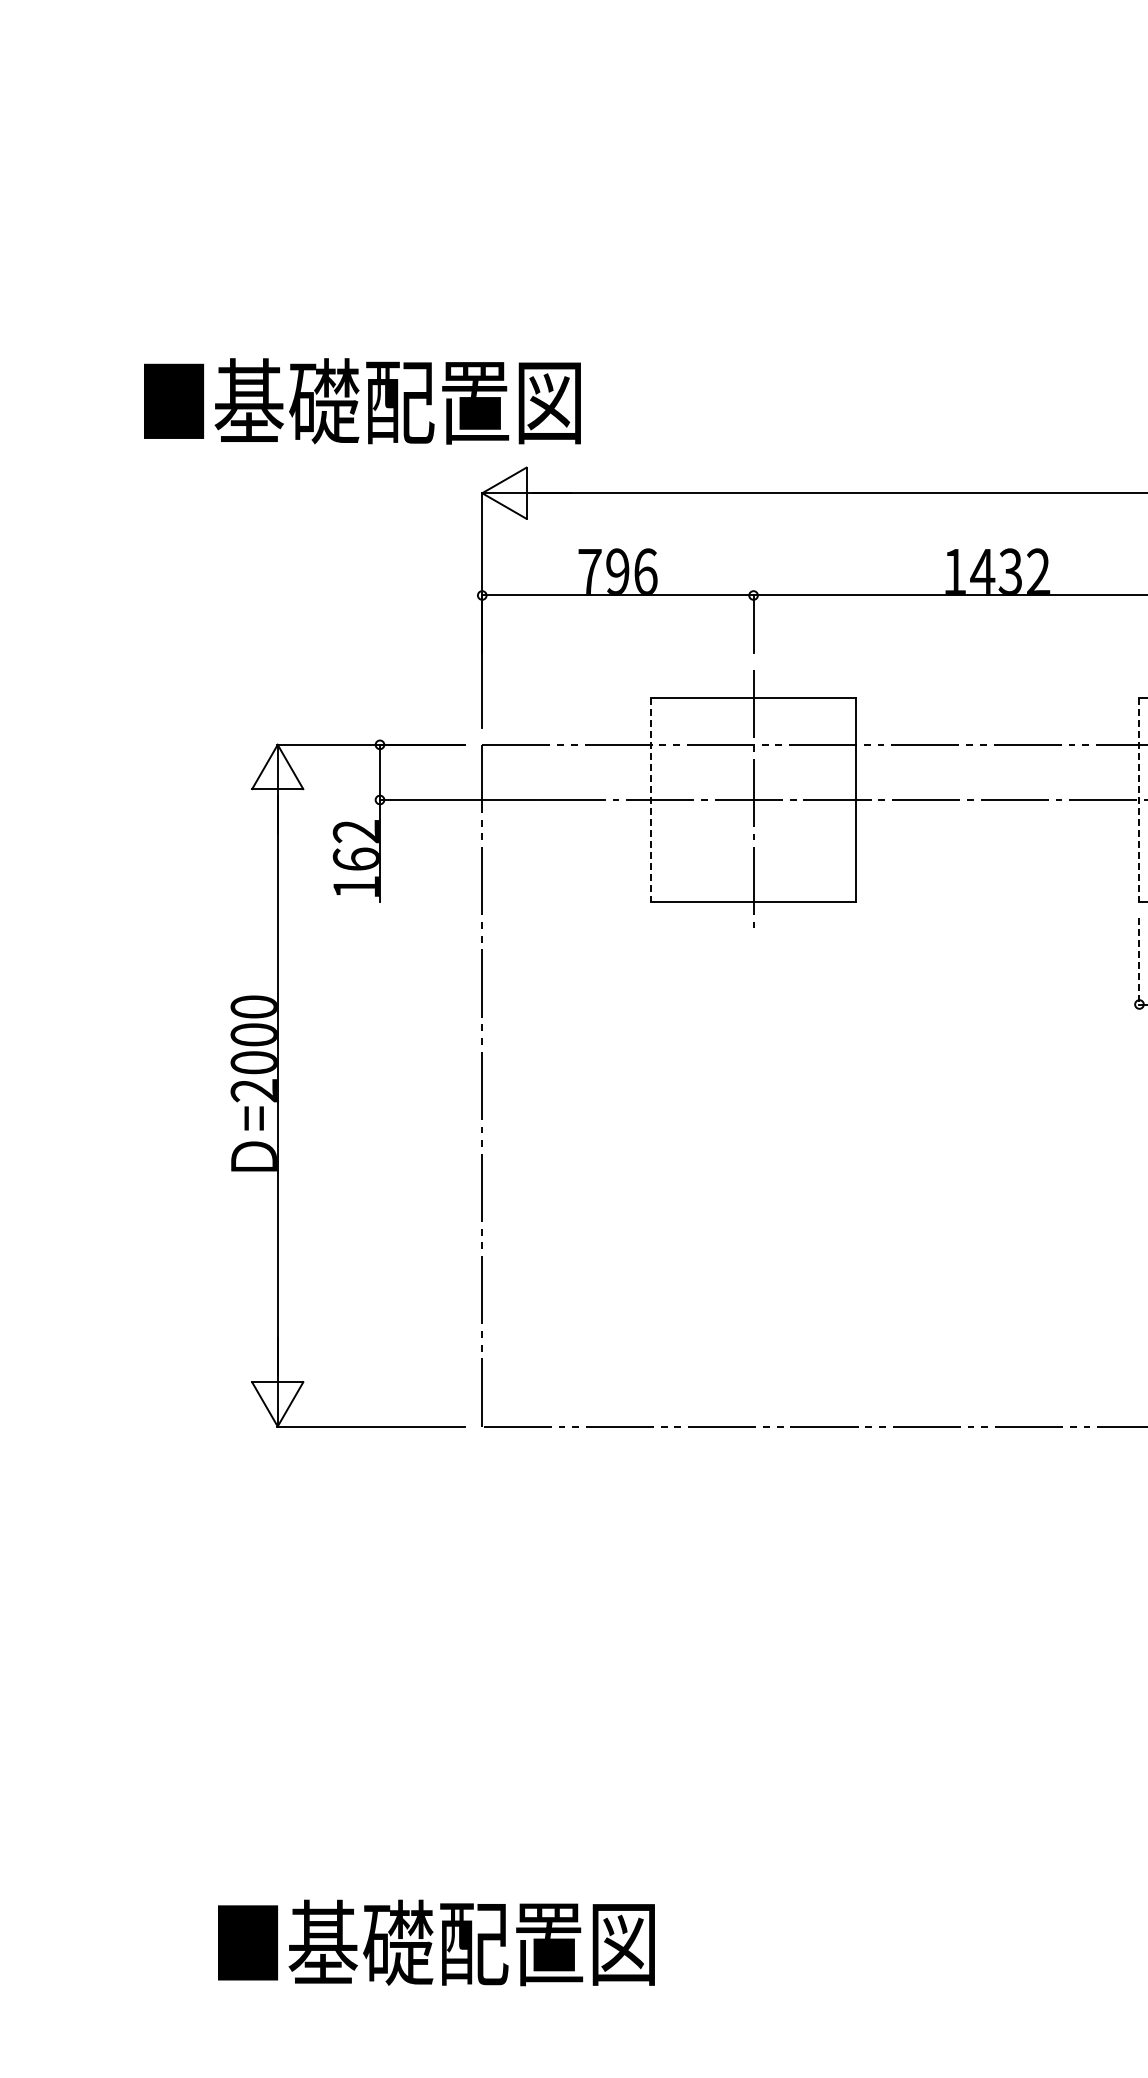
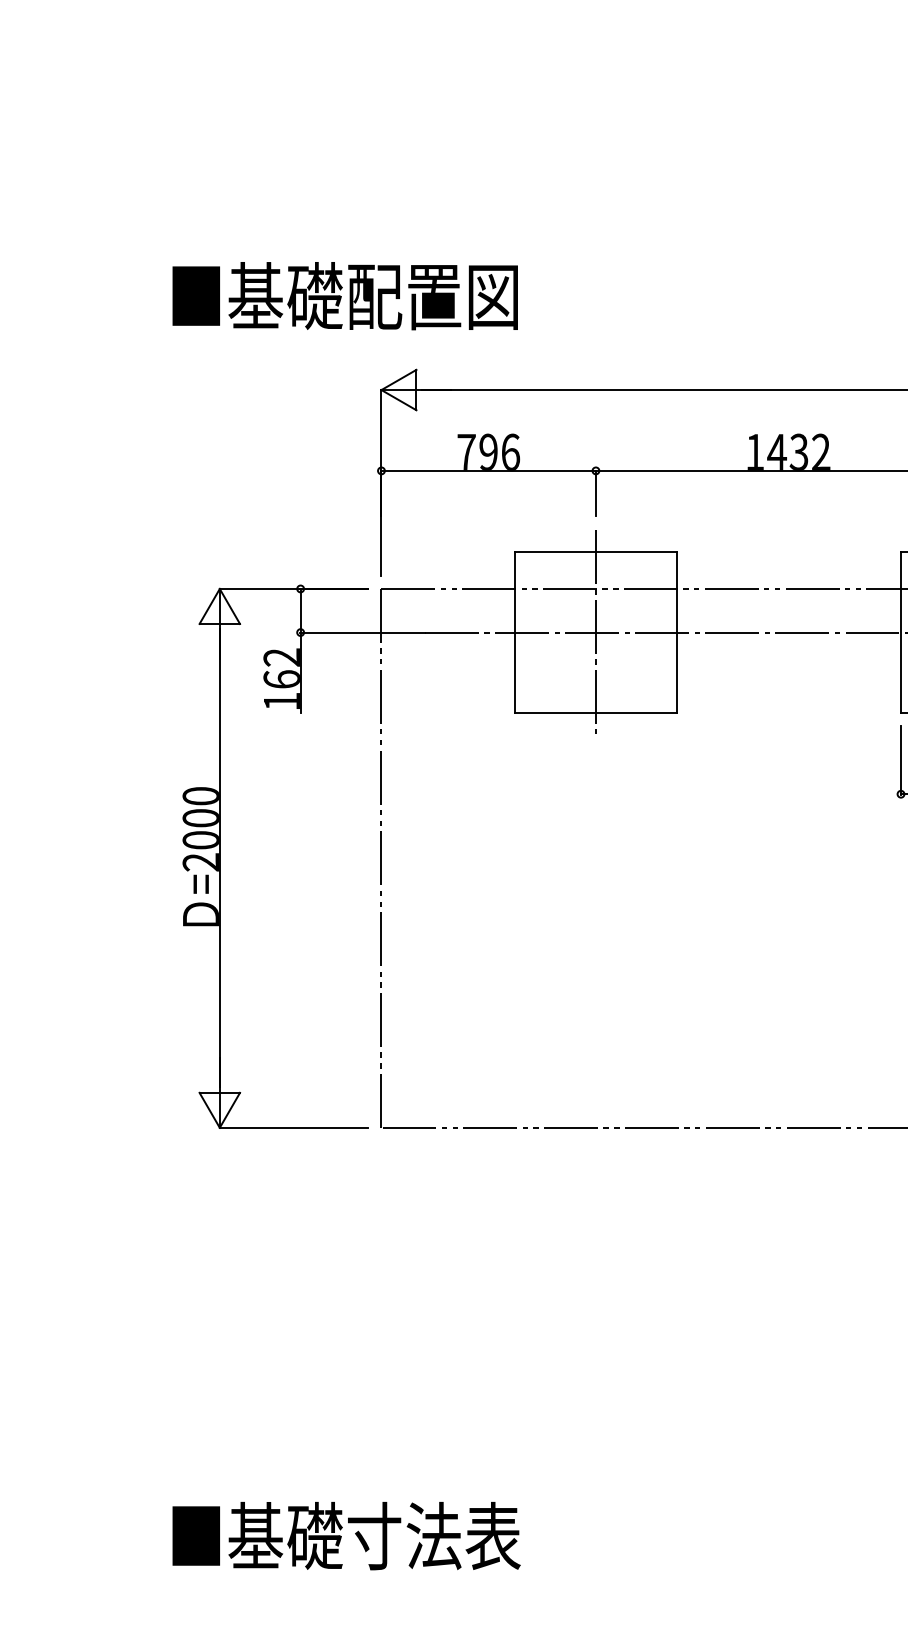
text: (362, 401) -> (345, 296), moved
line: (651, 800) -> (515, 632), dashed -> solid
line: (1139, 800) -> (901, 632), dashed -> solid
line: (1139, 962) -> (901, 761), dashed -> solid
text: (548, 1942) -> (433, 1535), ■基礎配置図 -> ■基礎寸法表

